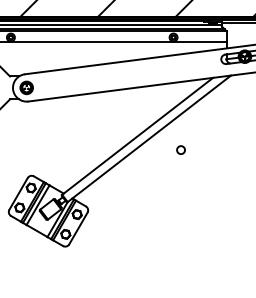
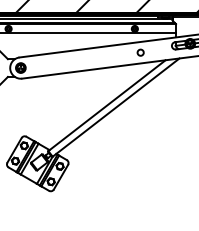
circle: (180, 149) -> (140, 52), moved

